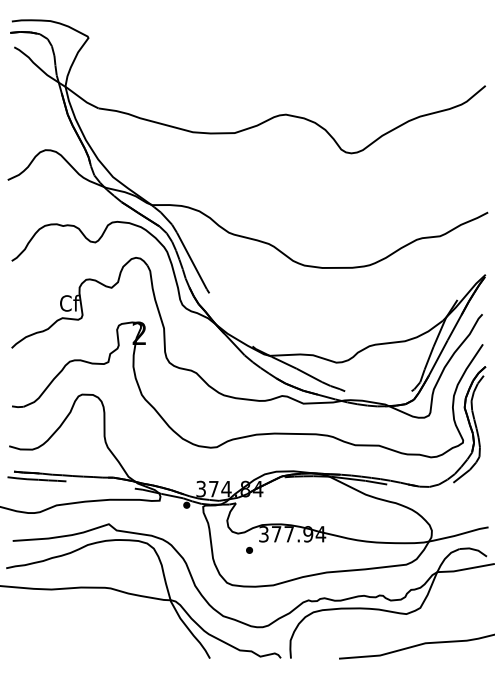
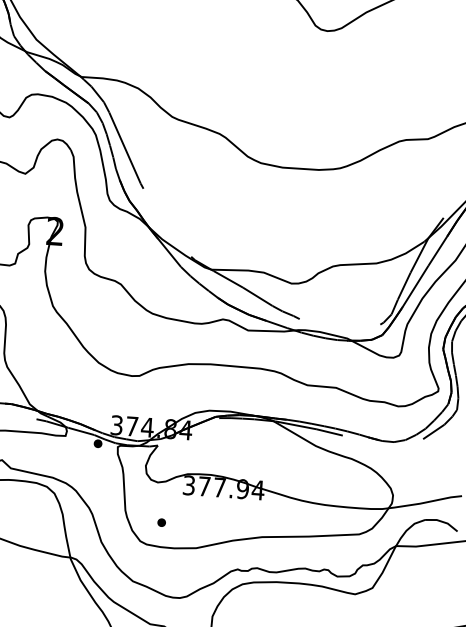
part: (249, 549) -> (161, 521), moved

